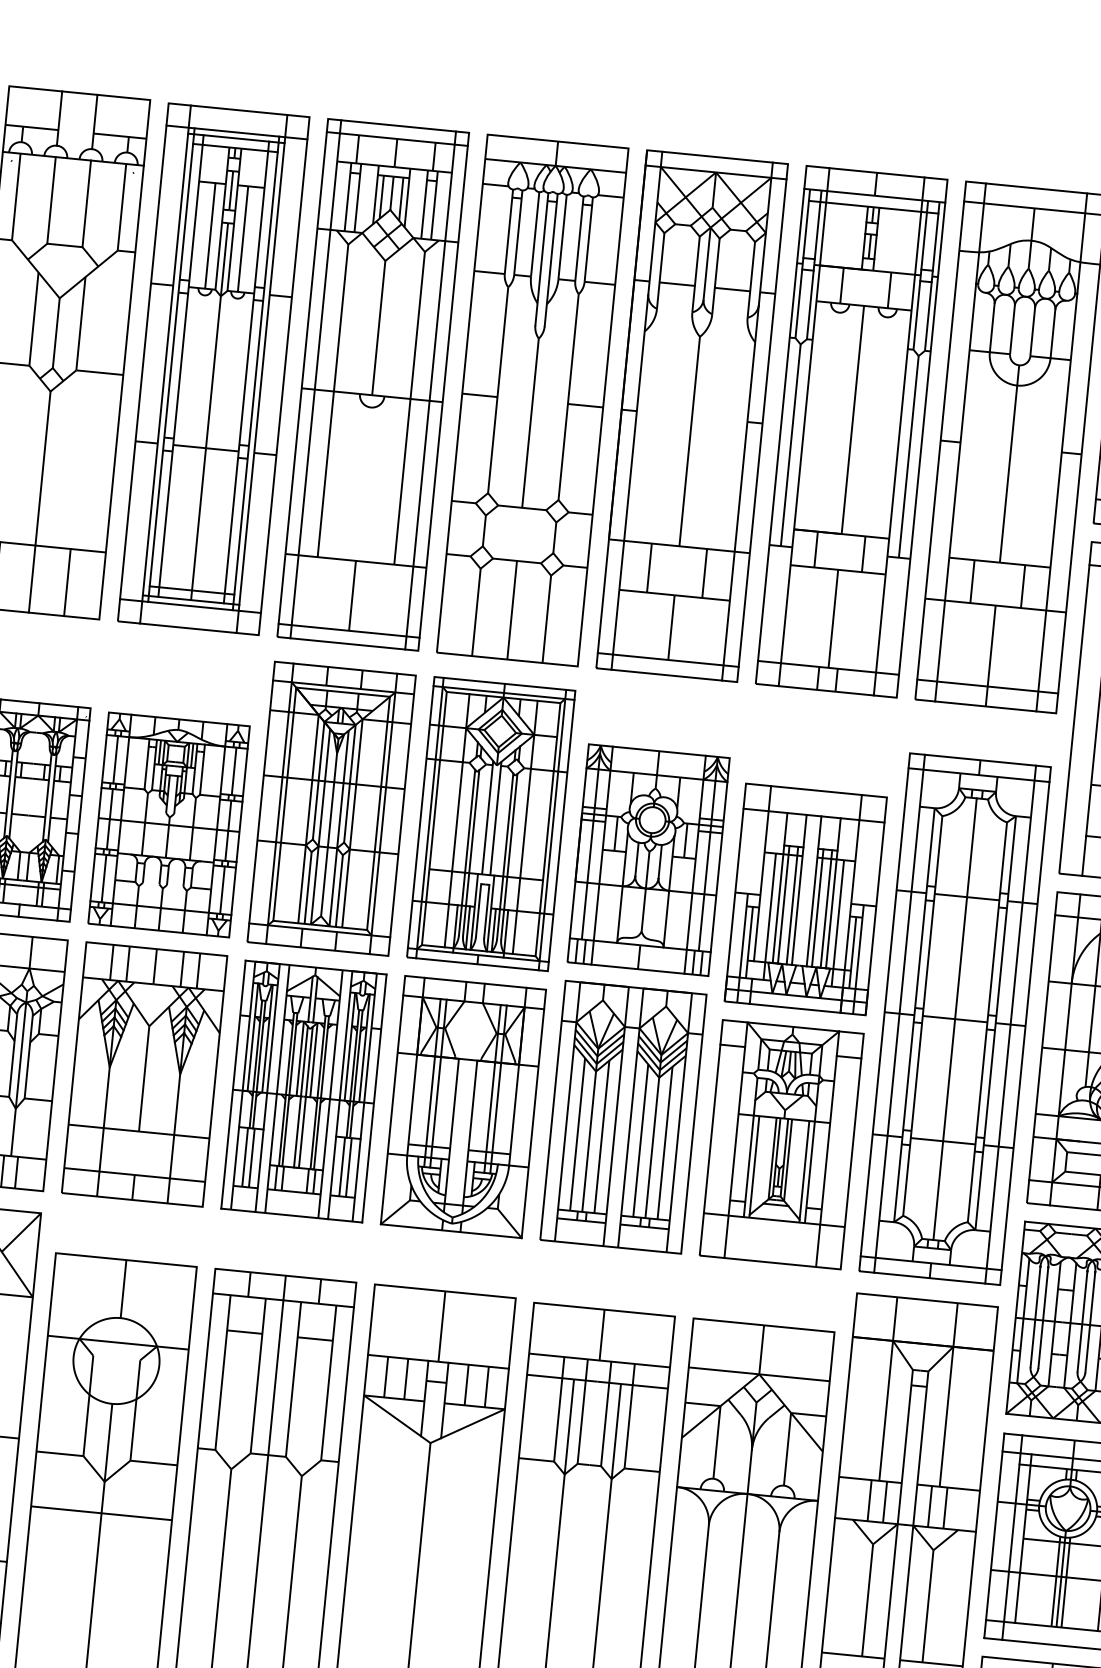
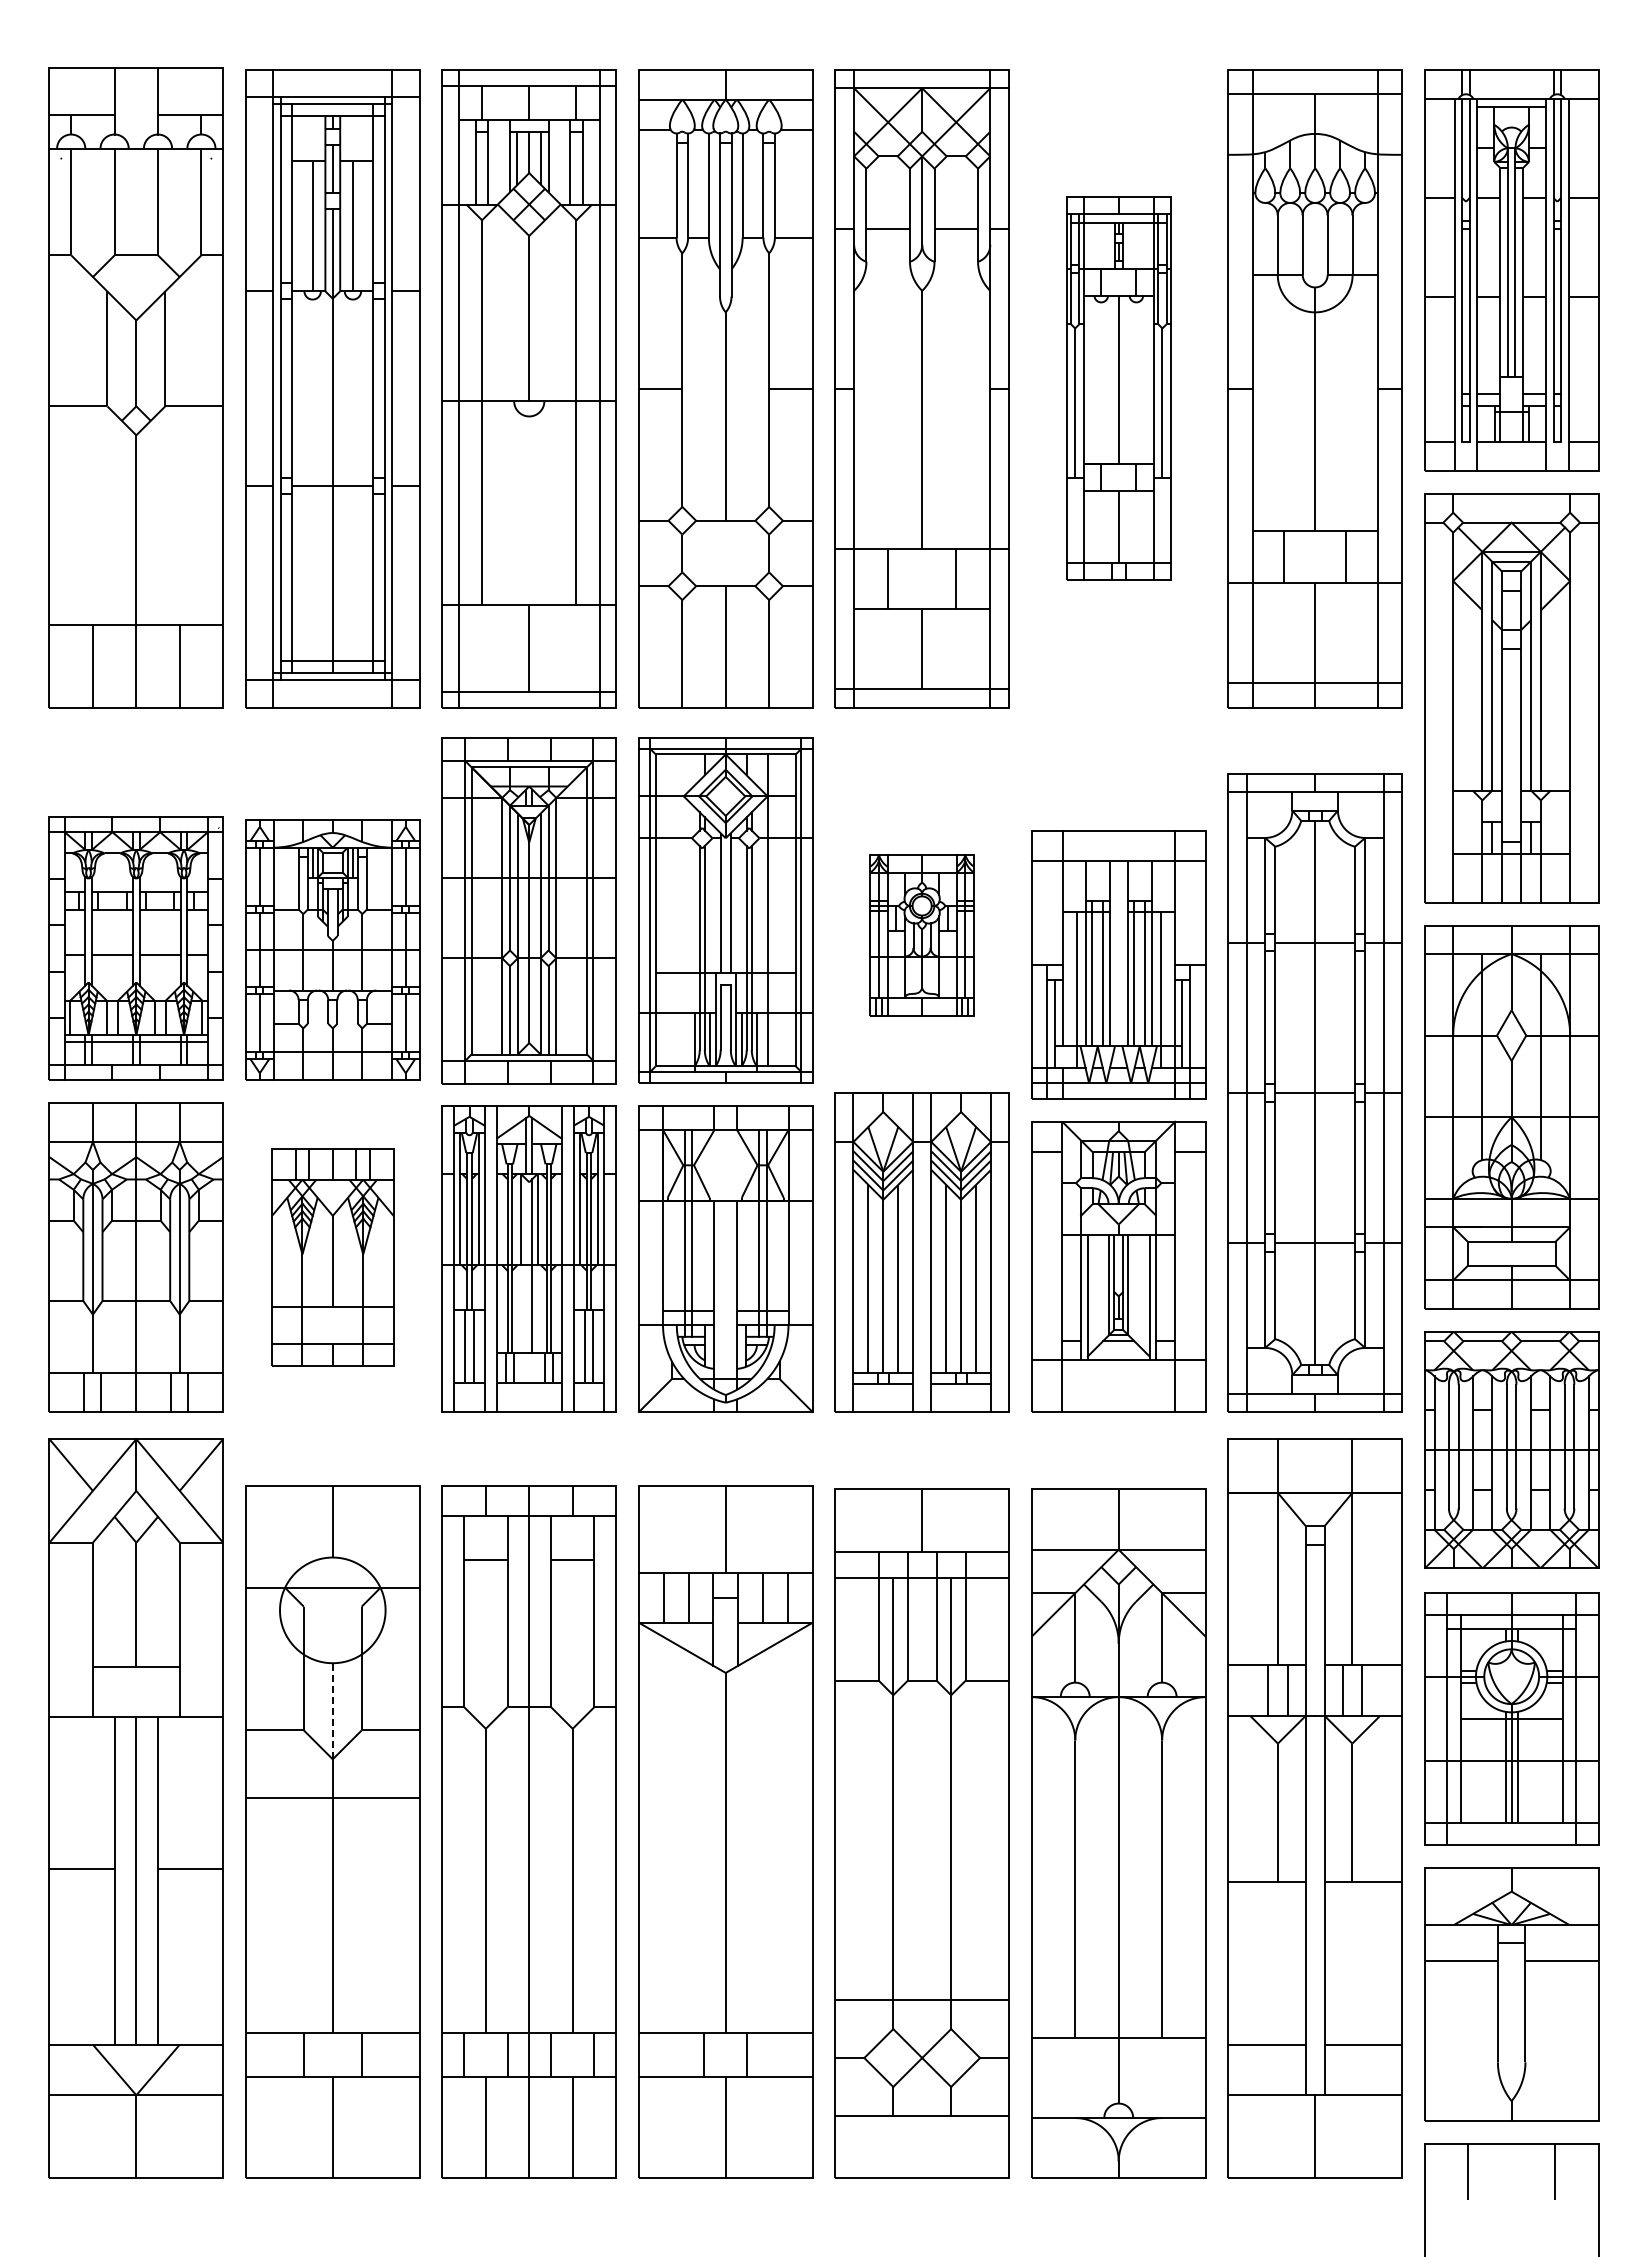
part: (851, 431) -> (1118, 388), size x0.6
line: (456, 820) -> (683, 910), removed
part: (648, 860) -> (921, 935), size x0.6
part: (144, 1074) -> (332, 1257), size x0.7
line: (301, 1097) -> (526, 1266), removed
line: (108, 1442) -> (332, 1710), solid -> dashed

